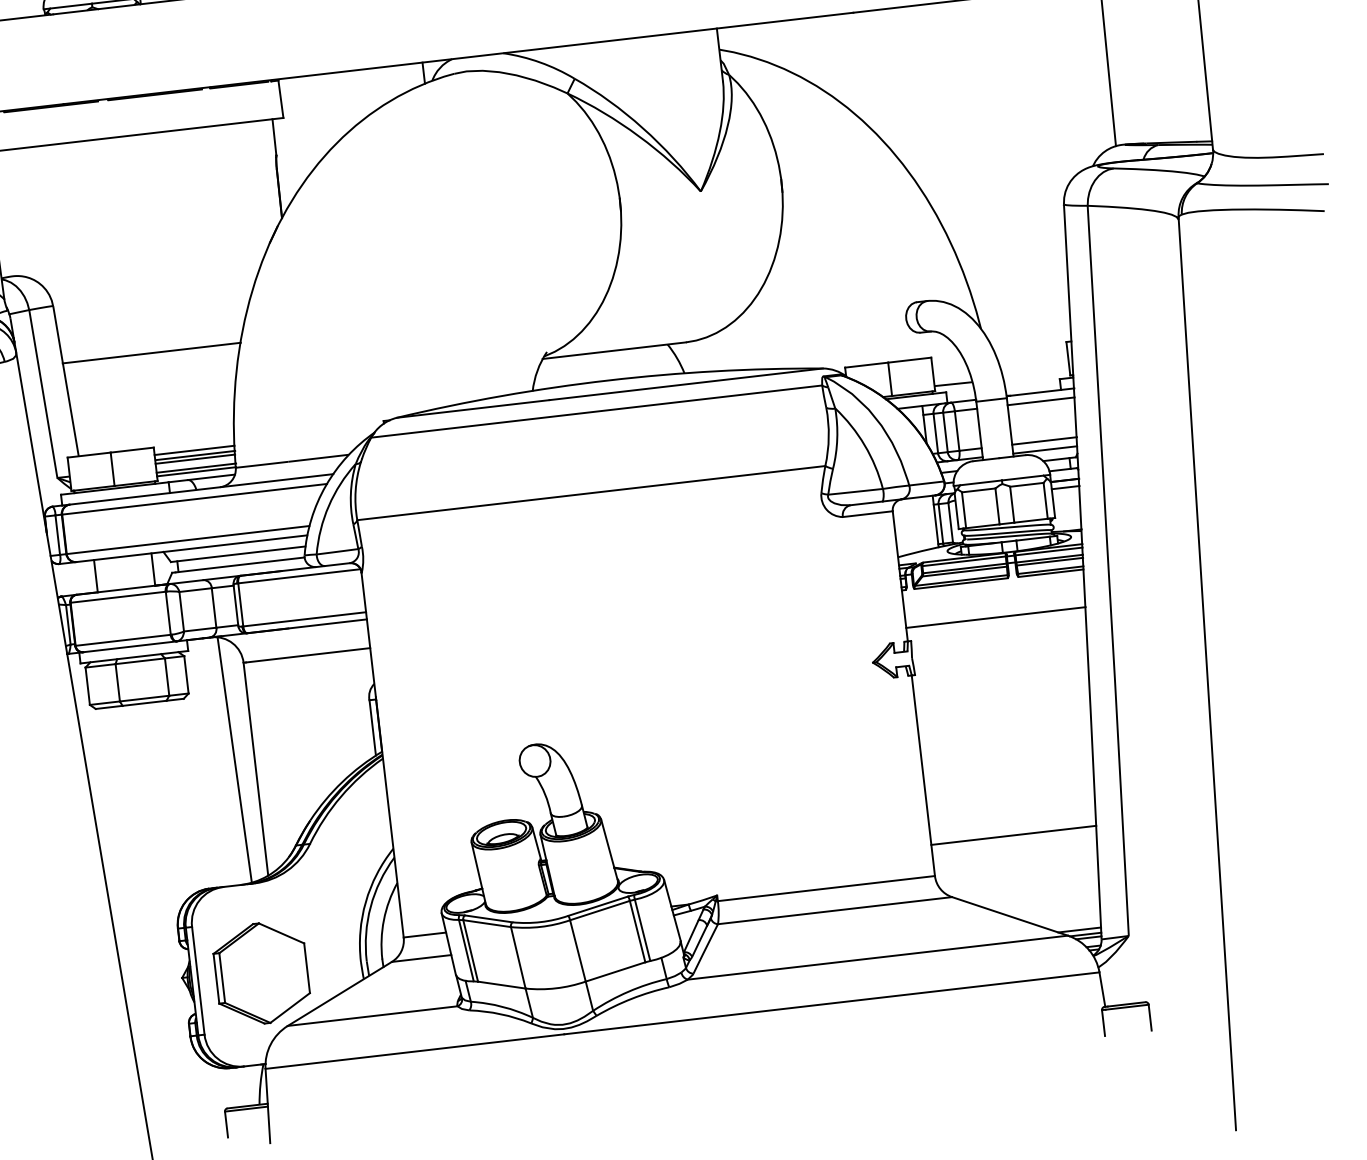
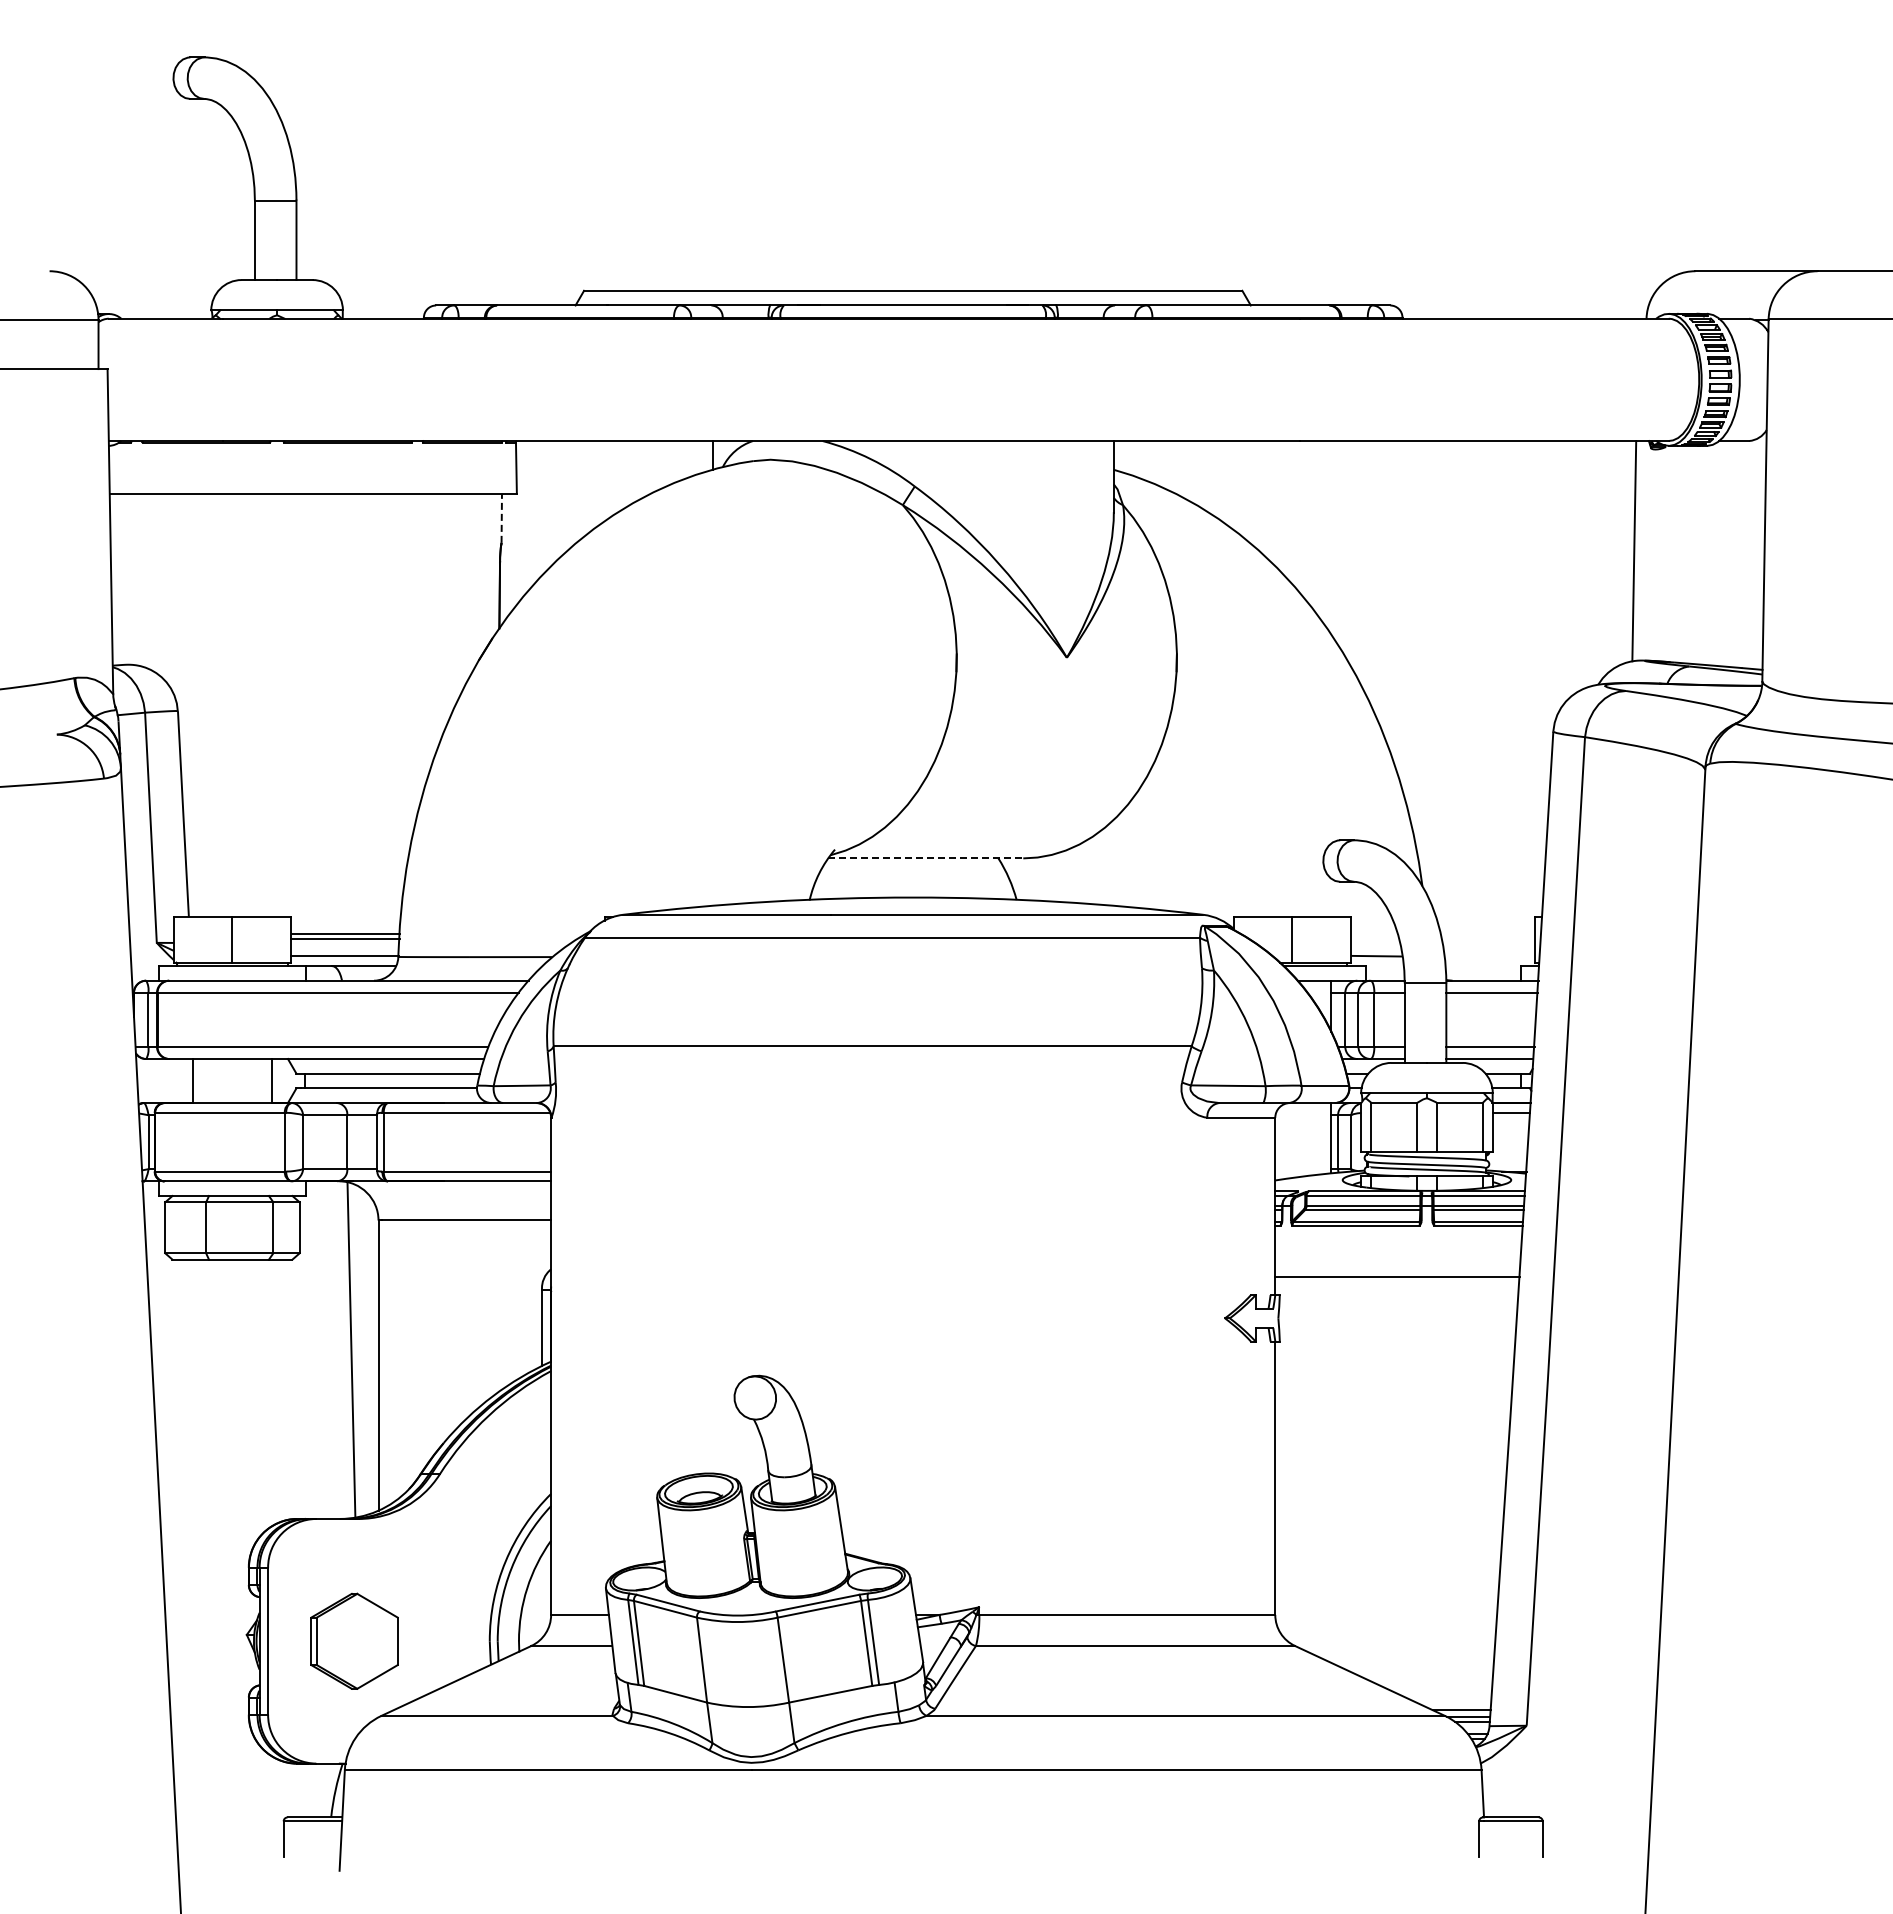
line: (274, 137) -> (501, 518), solid -> dashed
line: (614, 350) -> (925, 858), solid -> dashed
line: (151, 353) -> (302, 789), removed
line: (194, 450) -> (345, 927), removed
line: (196, 468) -> (345, 951), removed
line: (1013, 835) -> (1387, 1572), removed
part: (261, 973) -> (354, 1641), size x0.7

